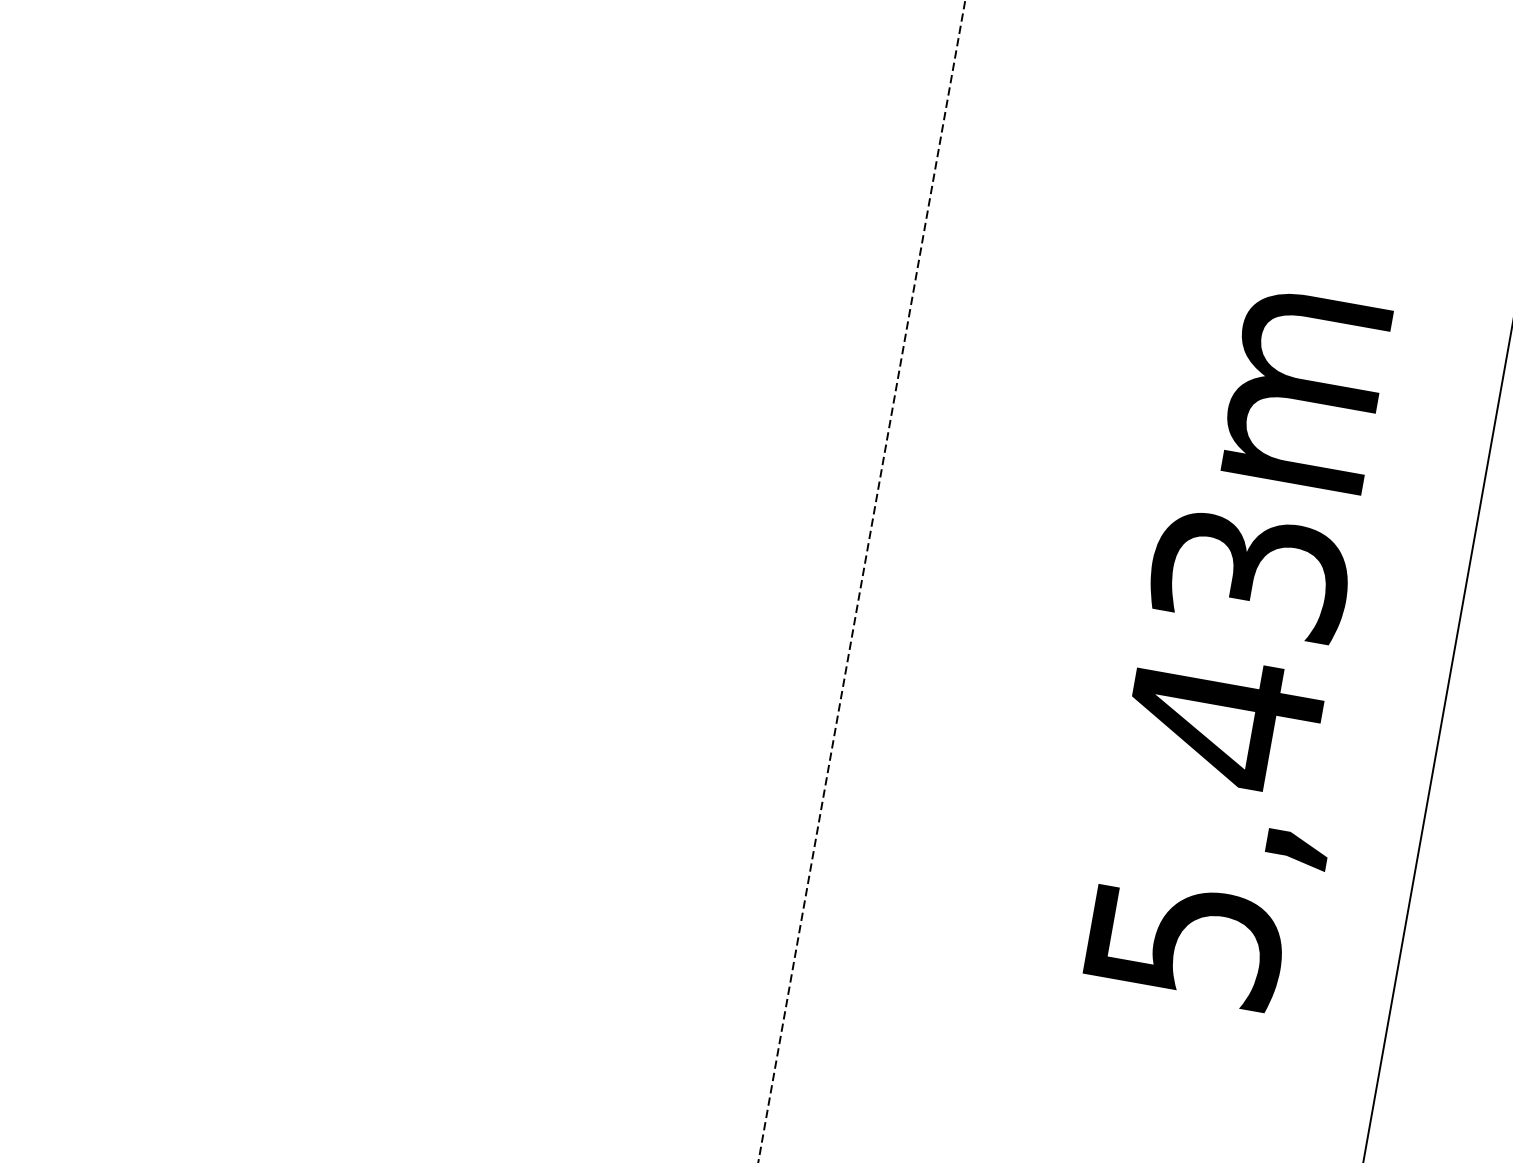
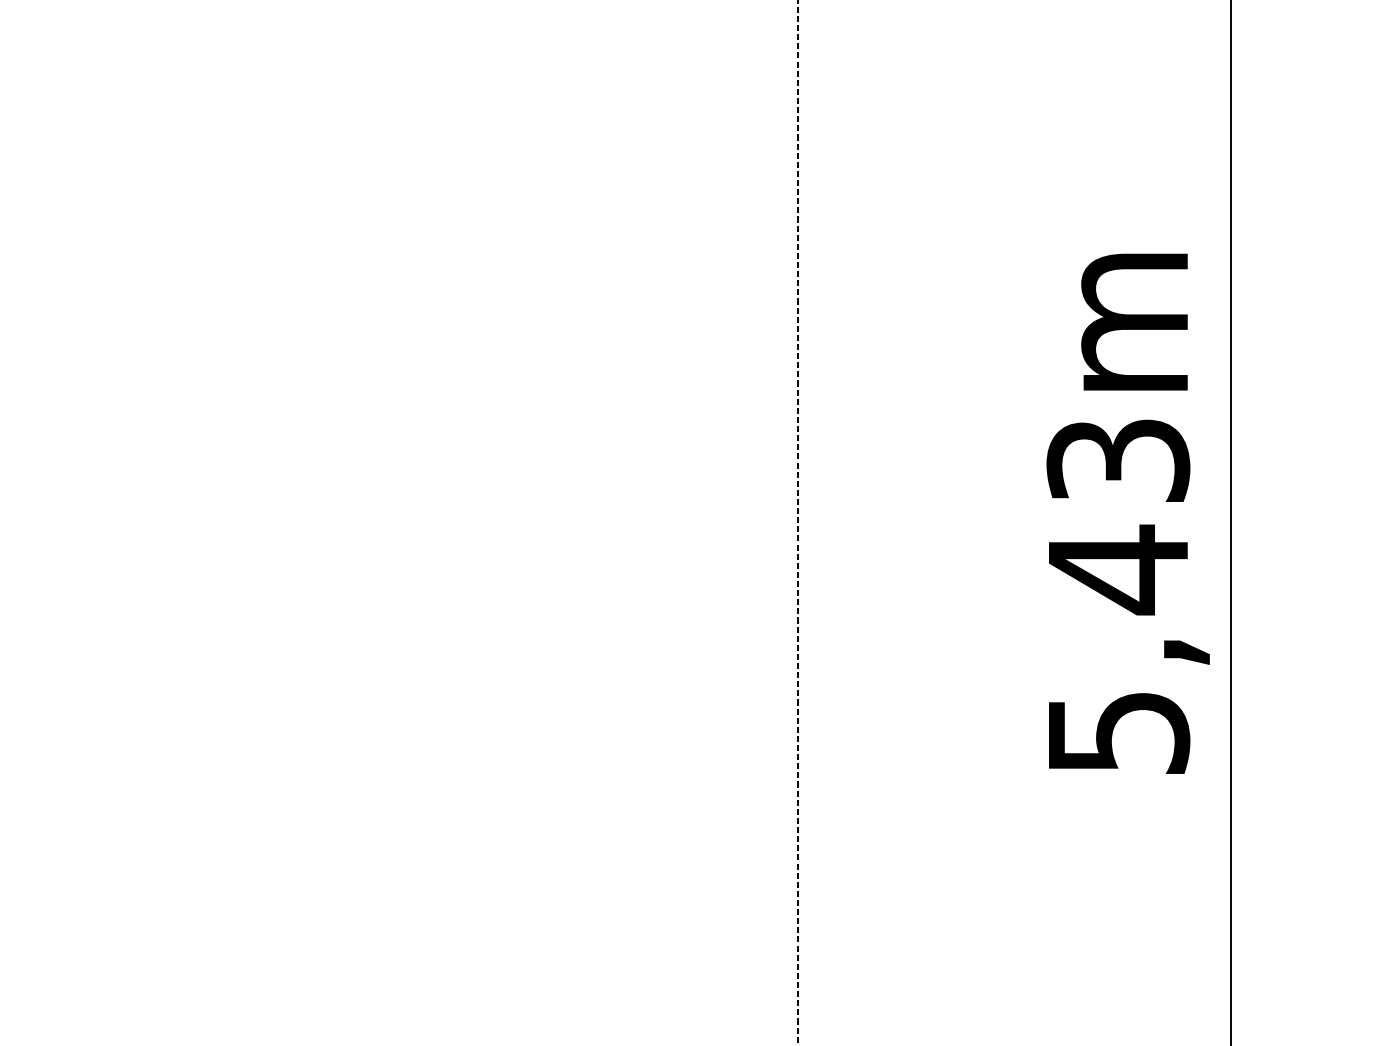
text: (1250, 647) -> (1127, 513), moved

